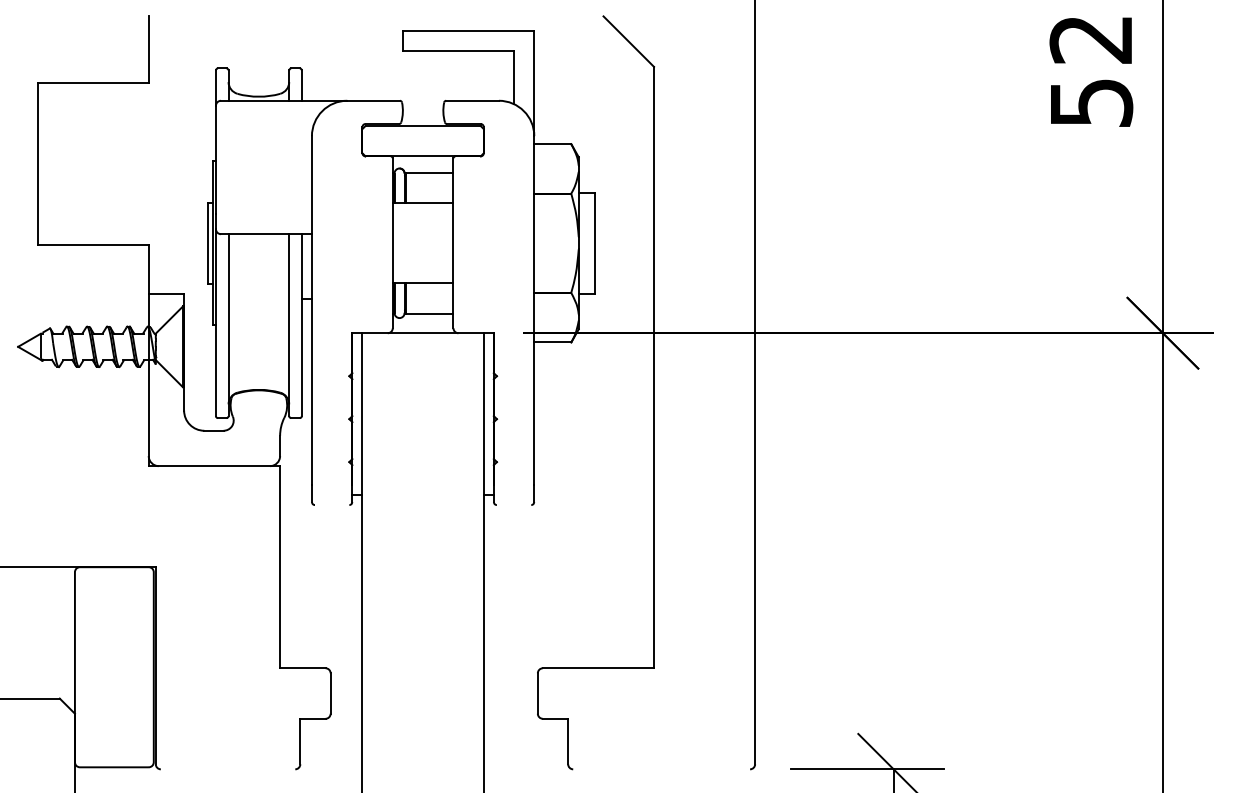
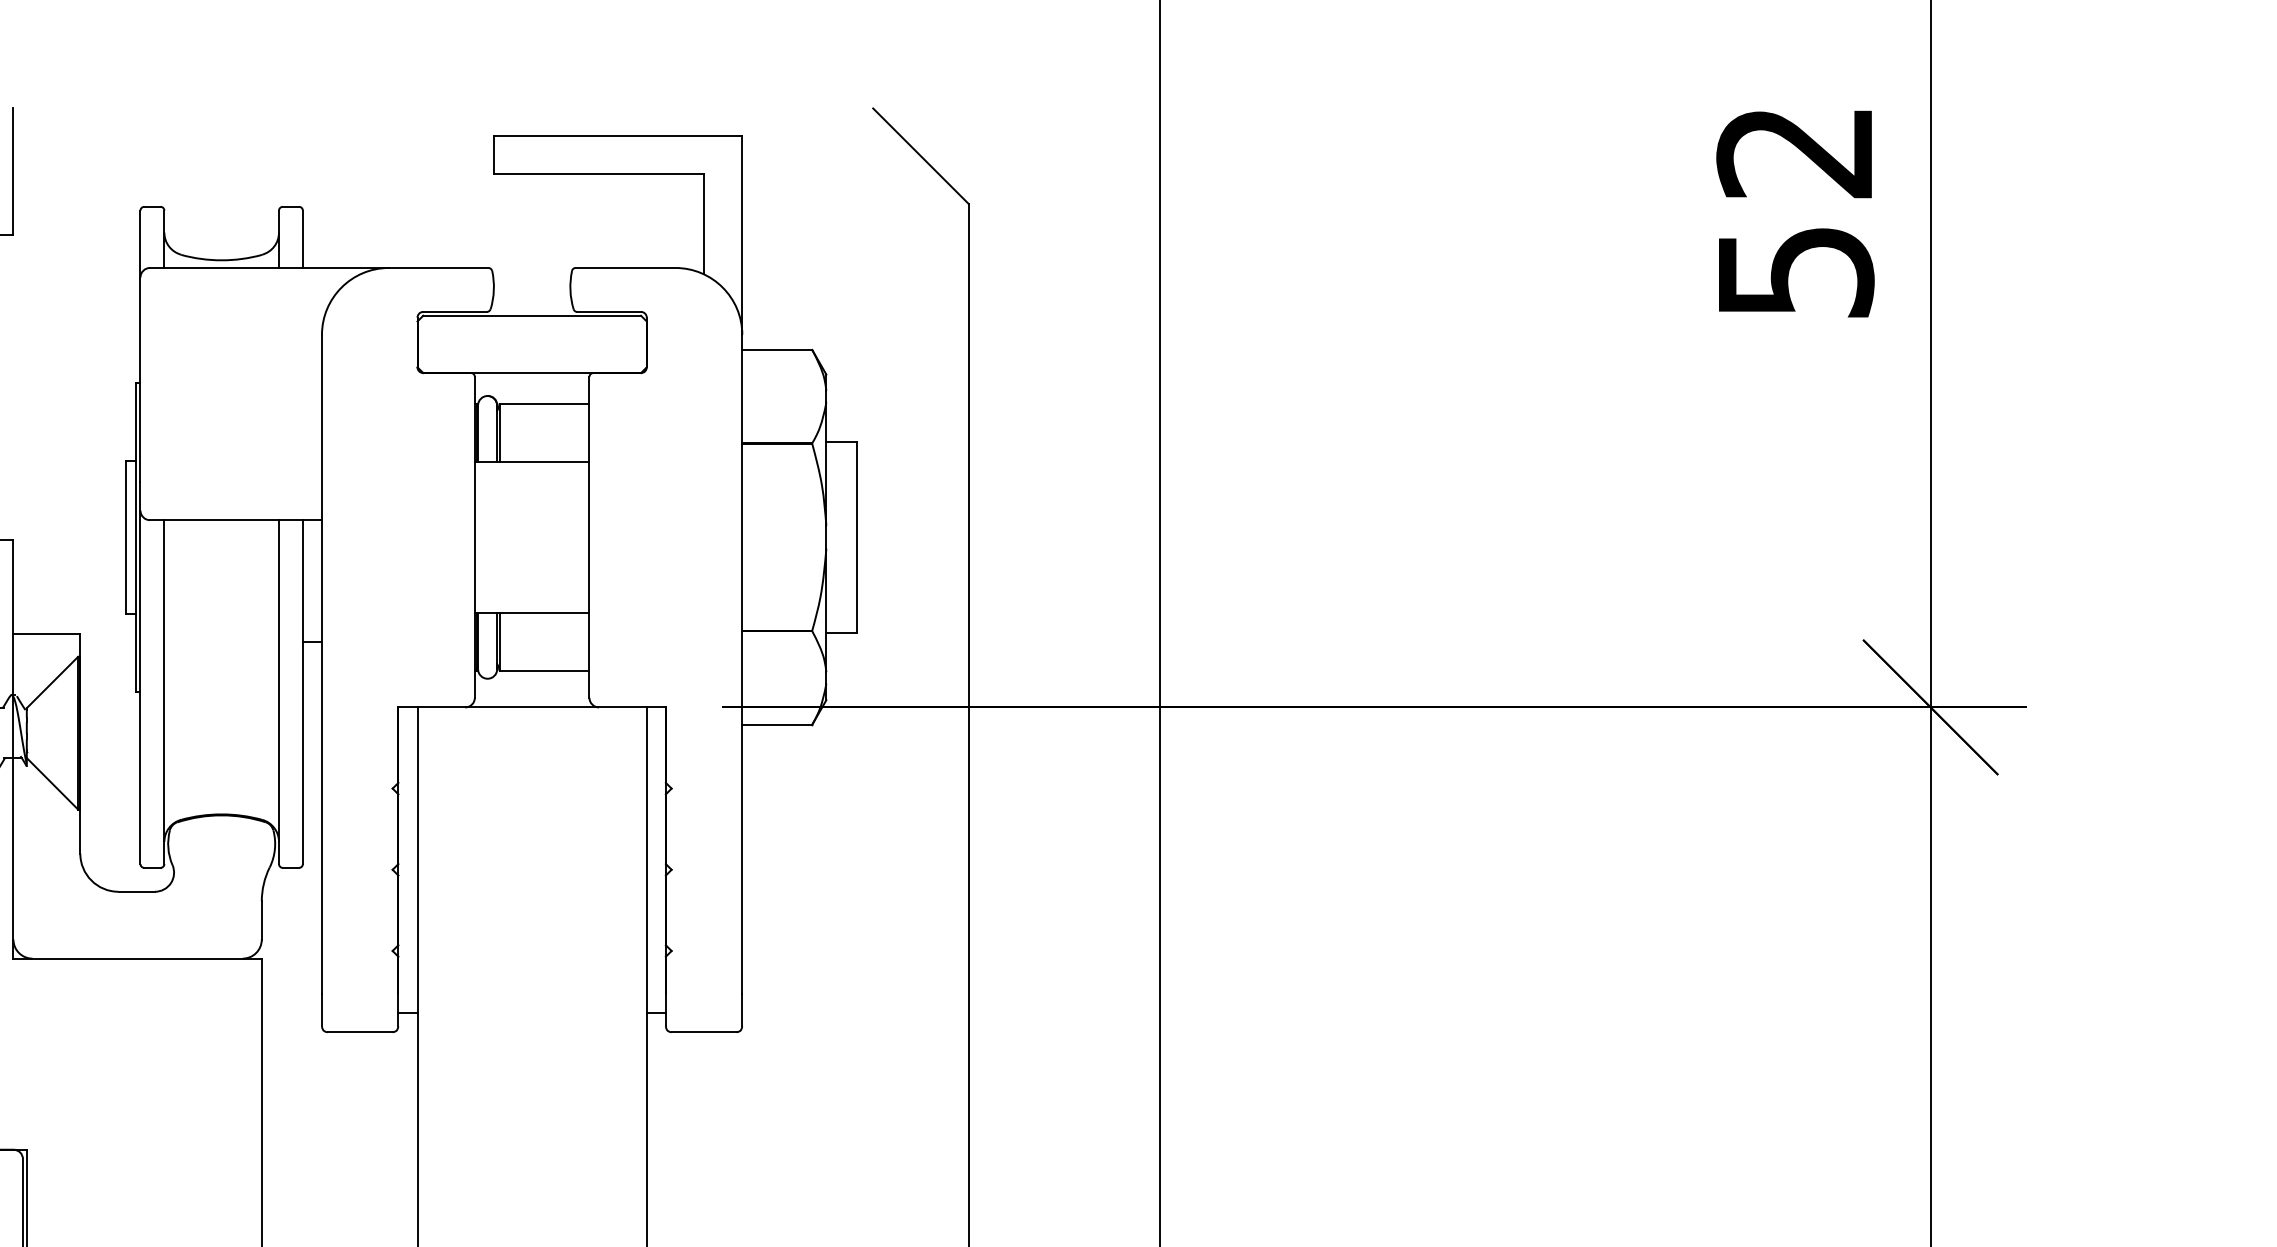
line: (331, 505) -> (358, 1033), added
line: (513, 505) -> (702, 1033), added

